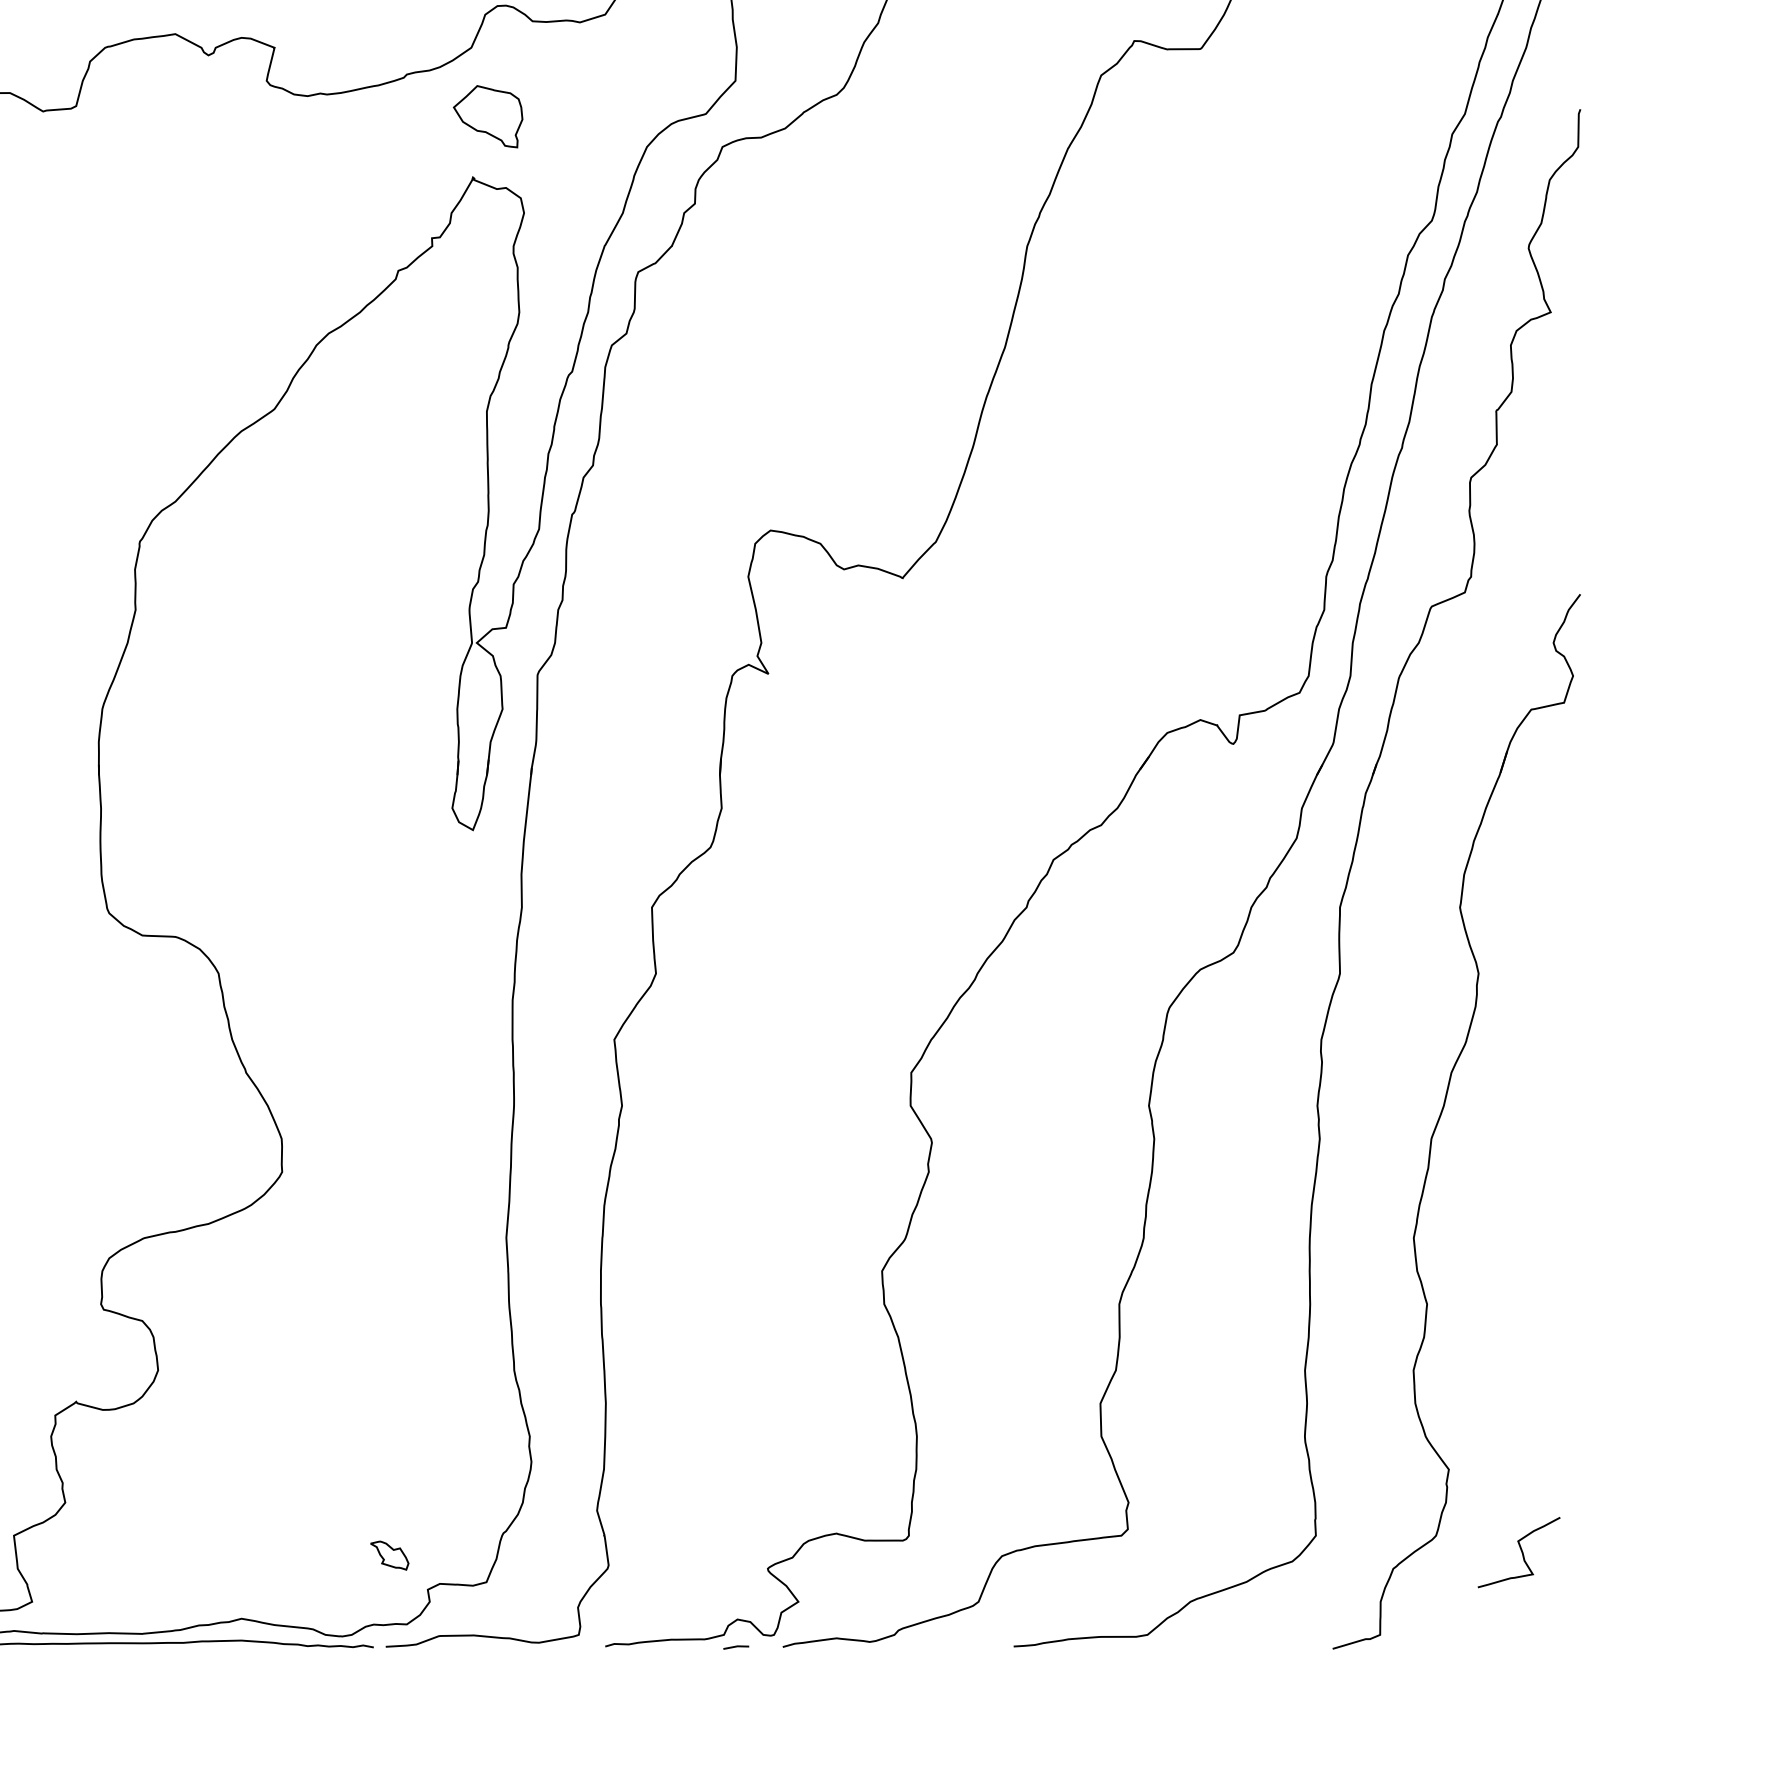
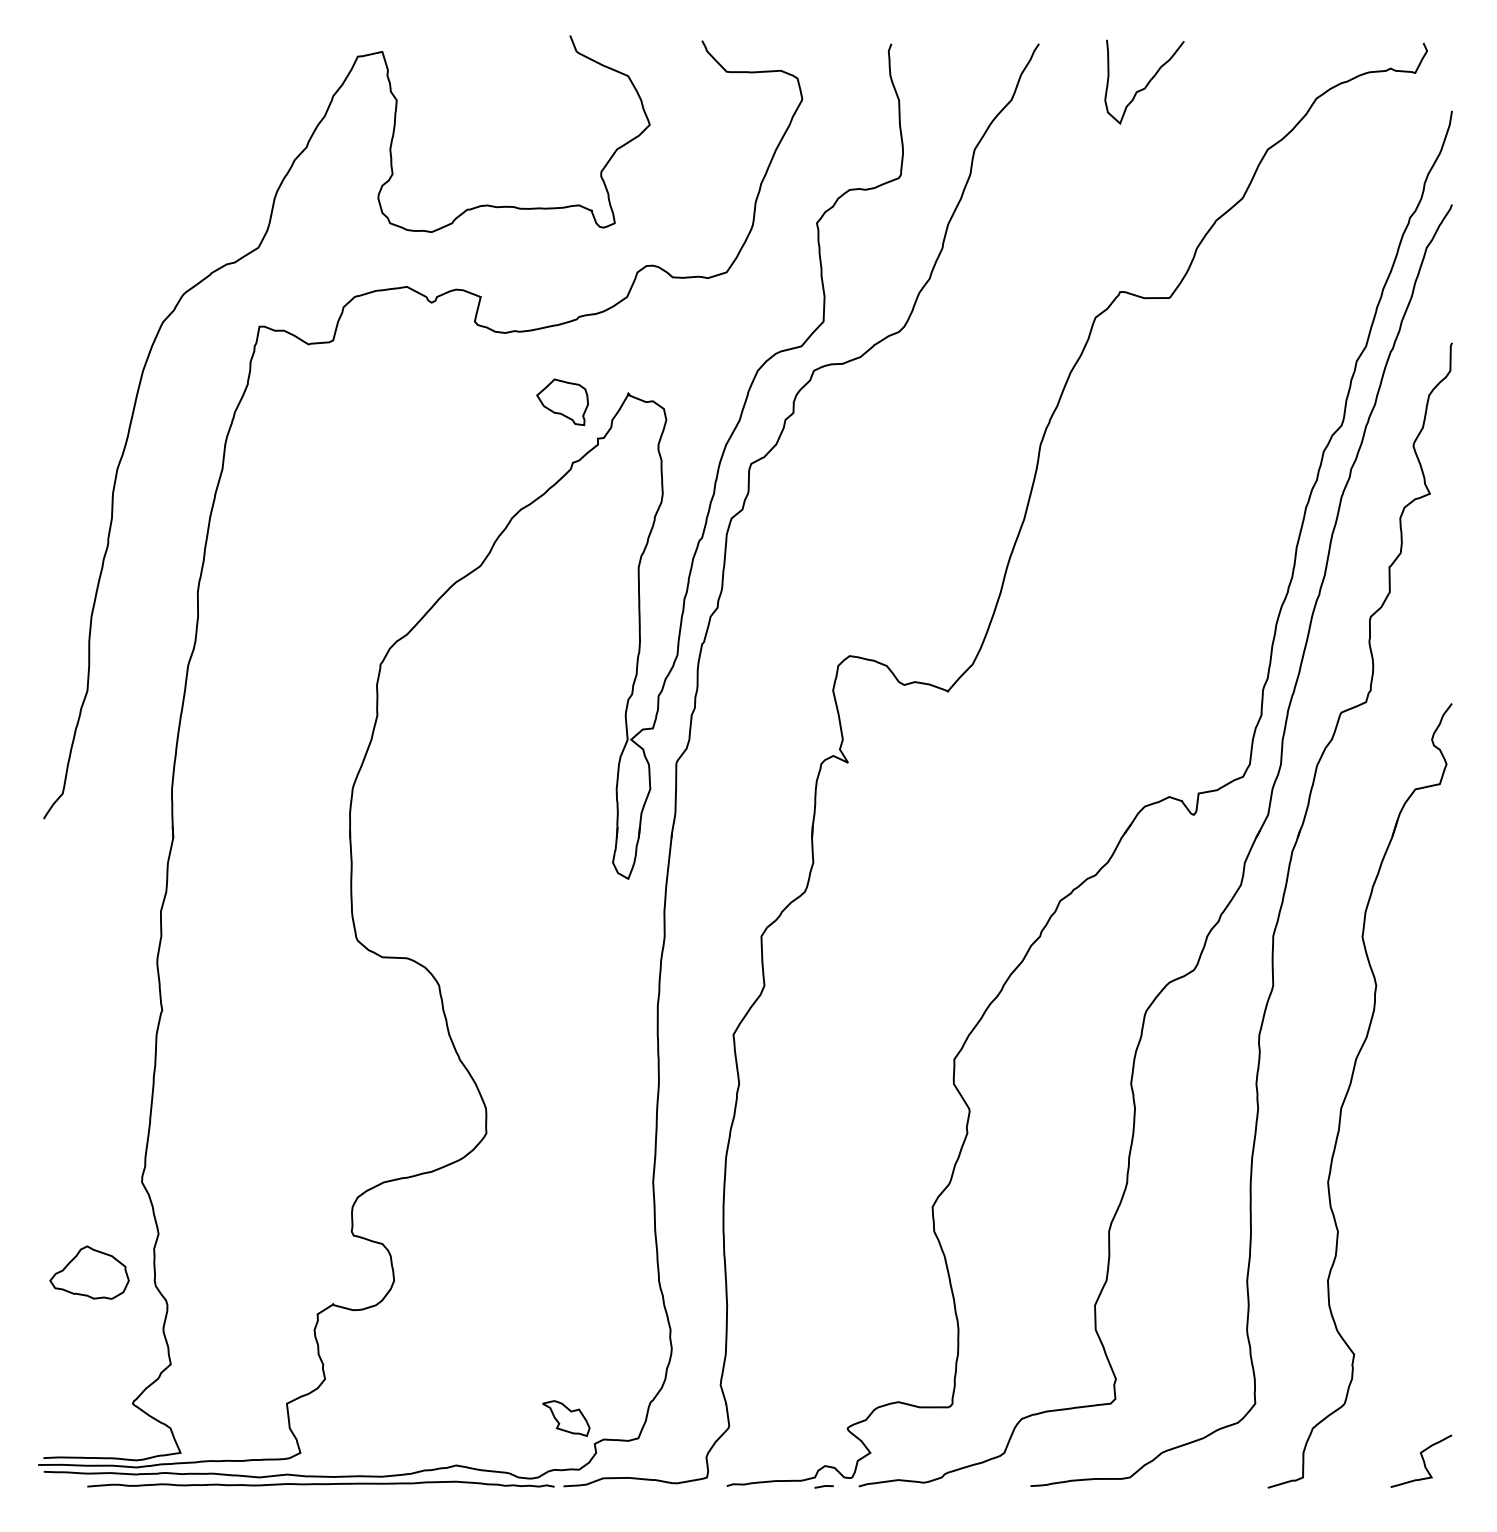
part: (488, 116) -> (562, 402), moved
curve: (1520, 1551) -> (1422, 1460), moved
part: (389, 1555) -> (566, 1418), size x1.67

